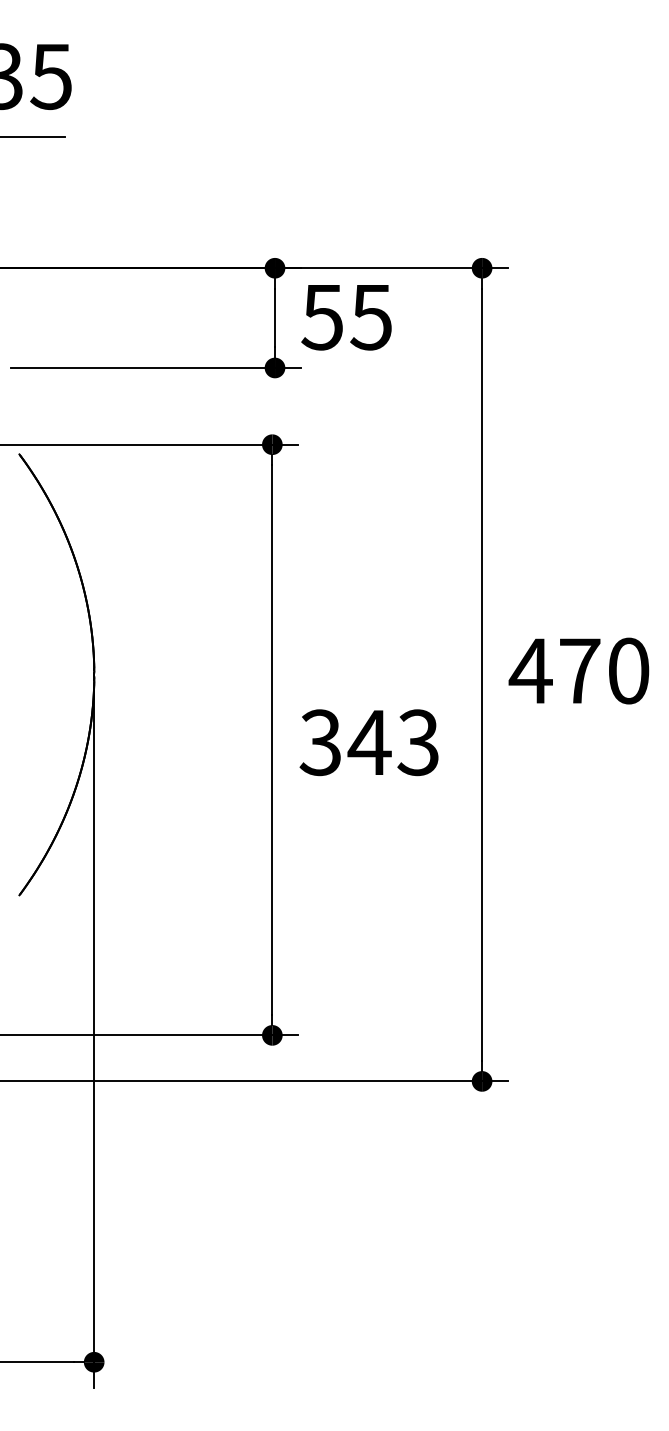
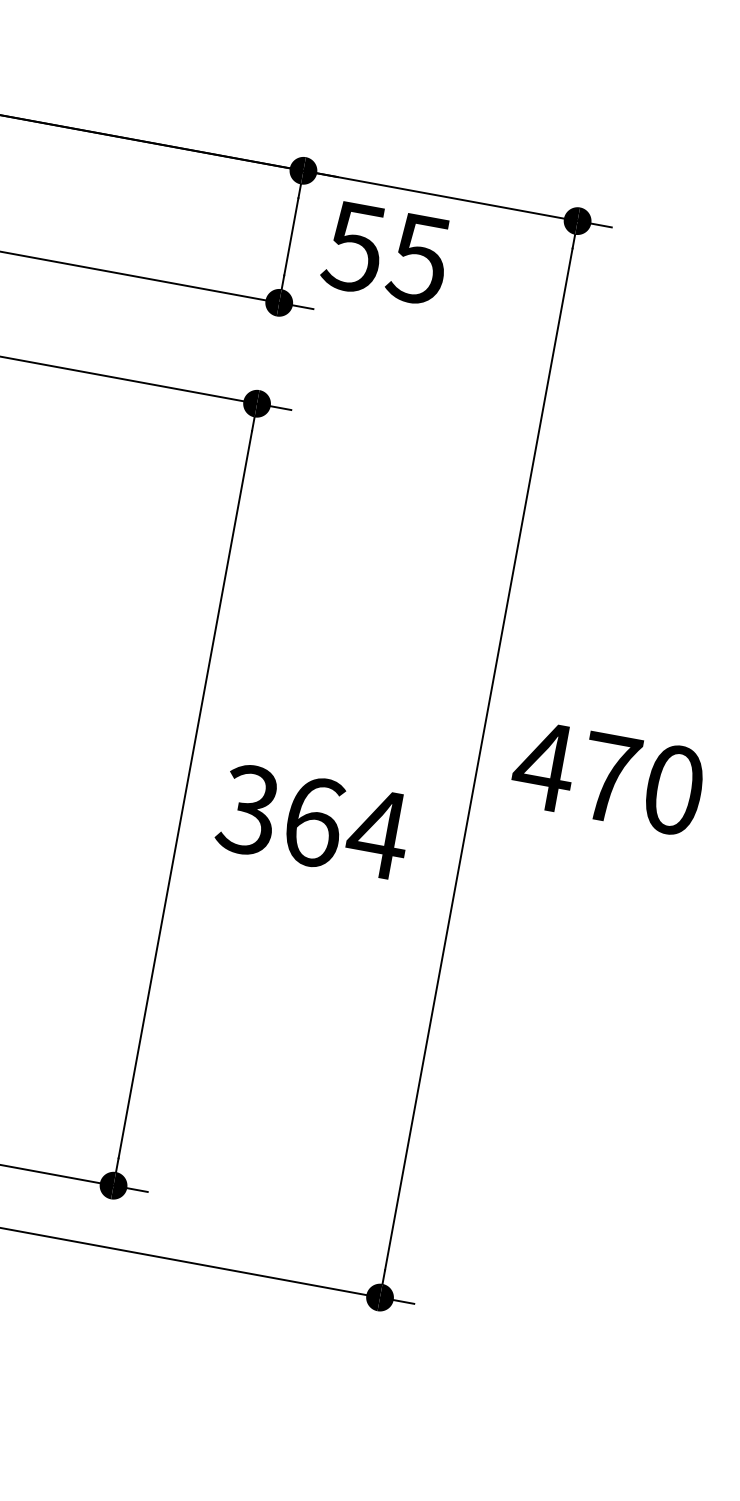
text: (393, 742) -> (345, 827), 343 -> 364

